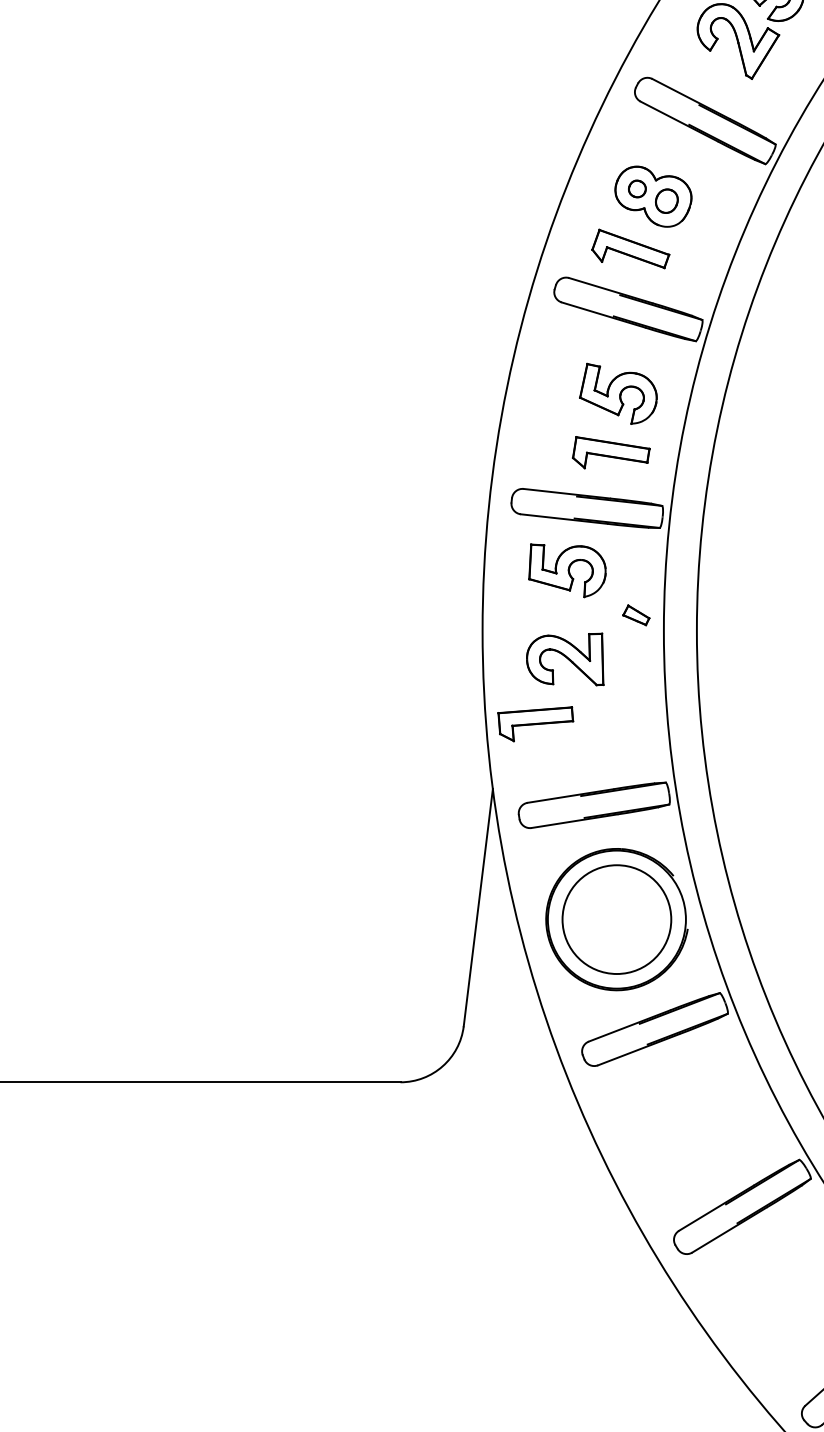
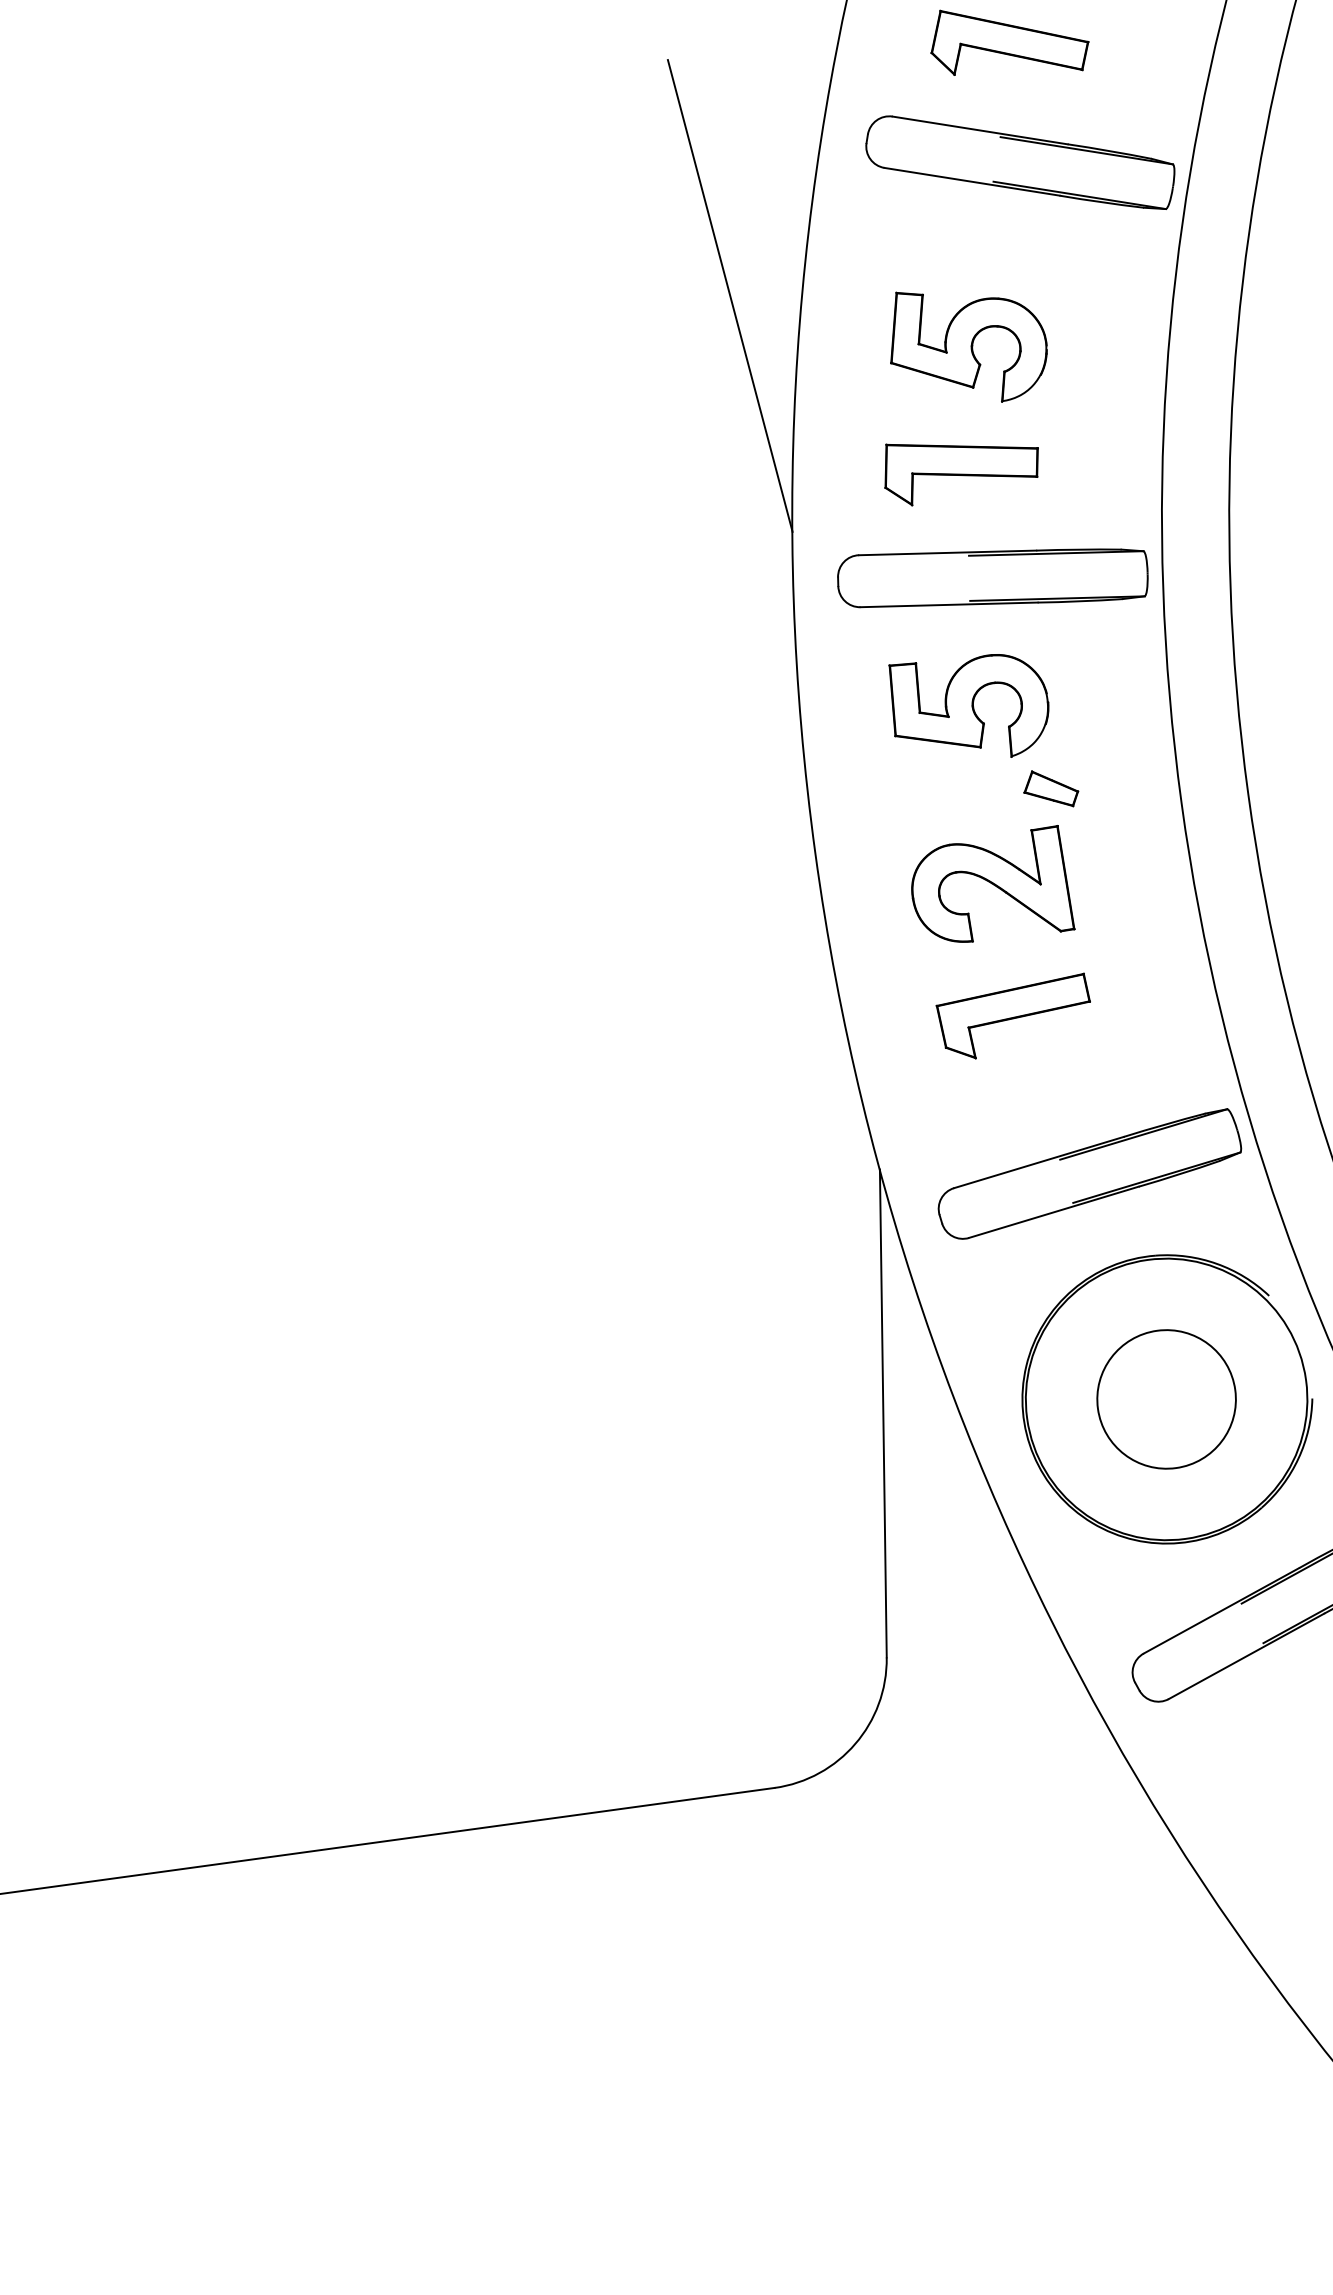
line: (477, 354) -> (728, 296), added
part: (618, 393) -> (967, 343), moved
part: (611, 452) -> (961, 466), moved
part: (636, 615) -> (1051, 789), moved
part: (535, 724) -> (1014, 1018), moved
circle: (616, 919) -> (1165, 1399), size x0.62

